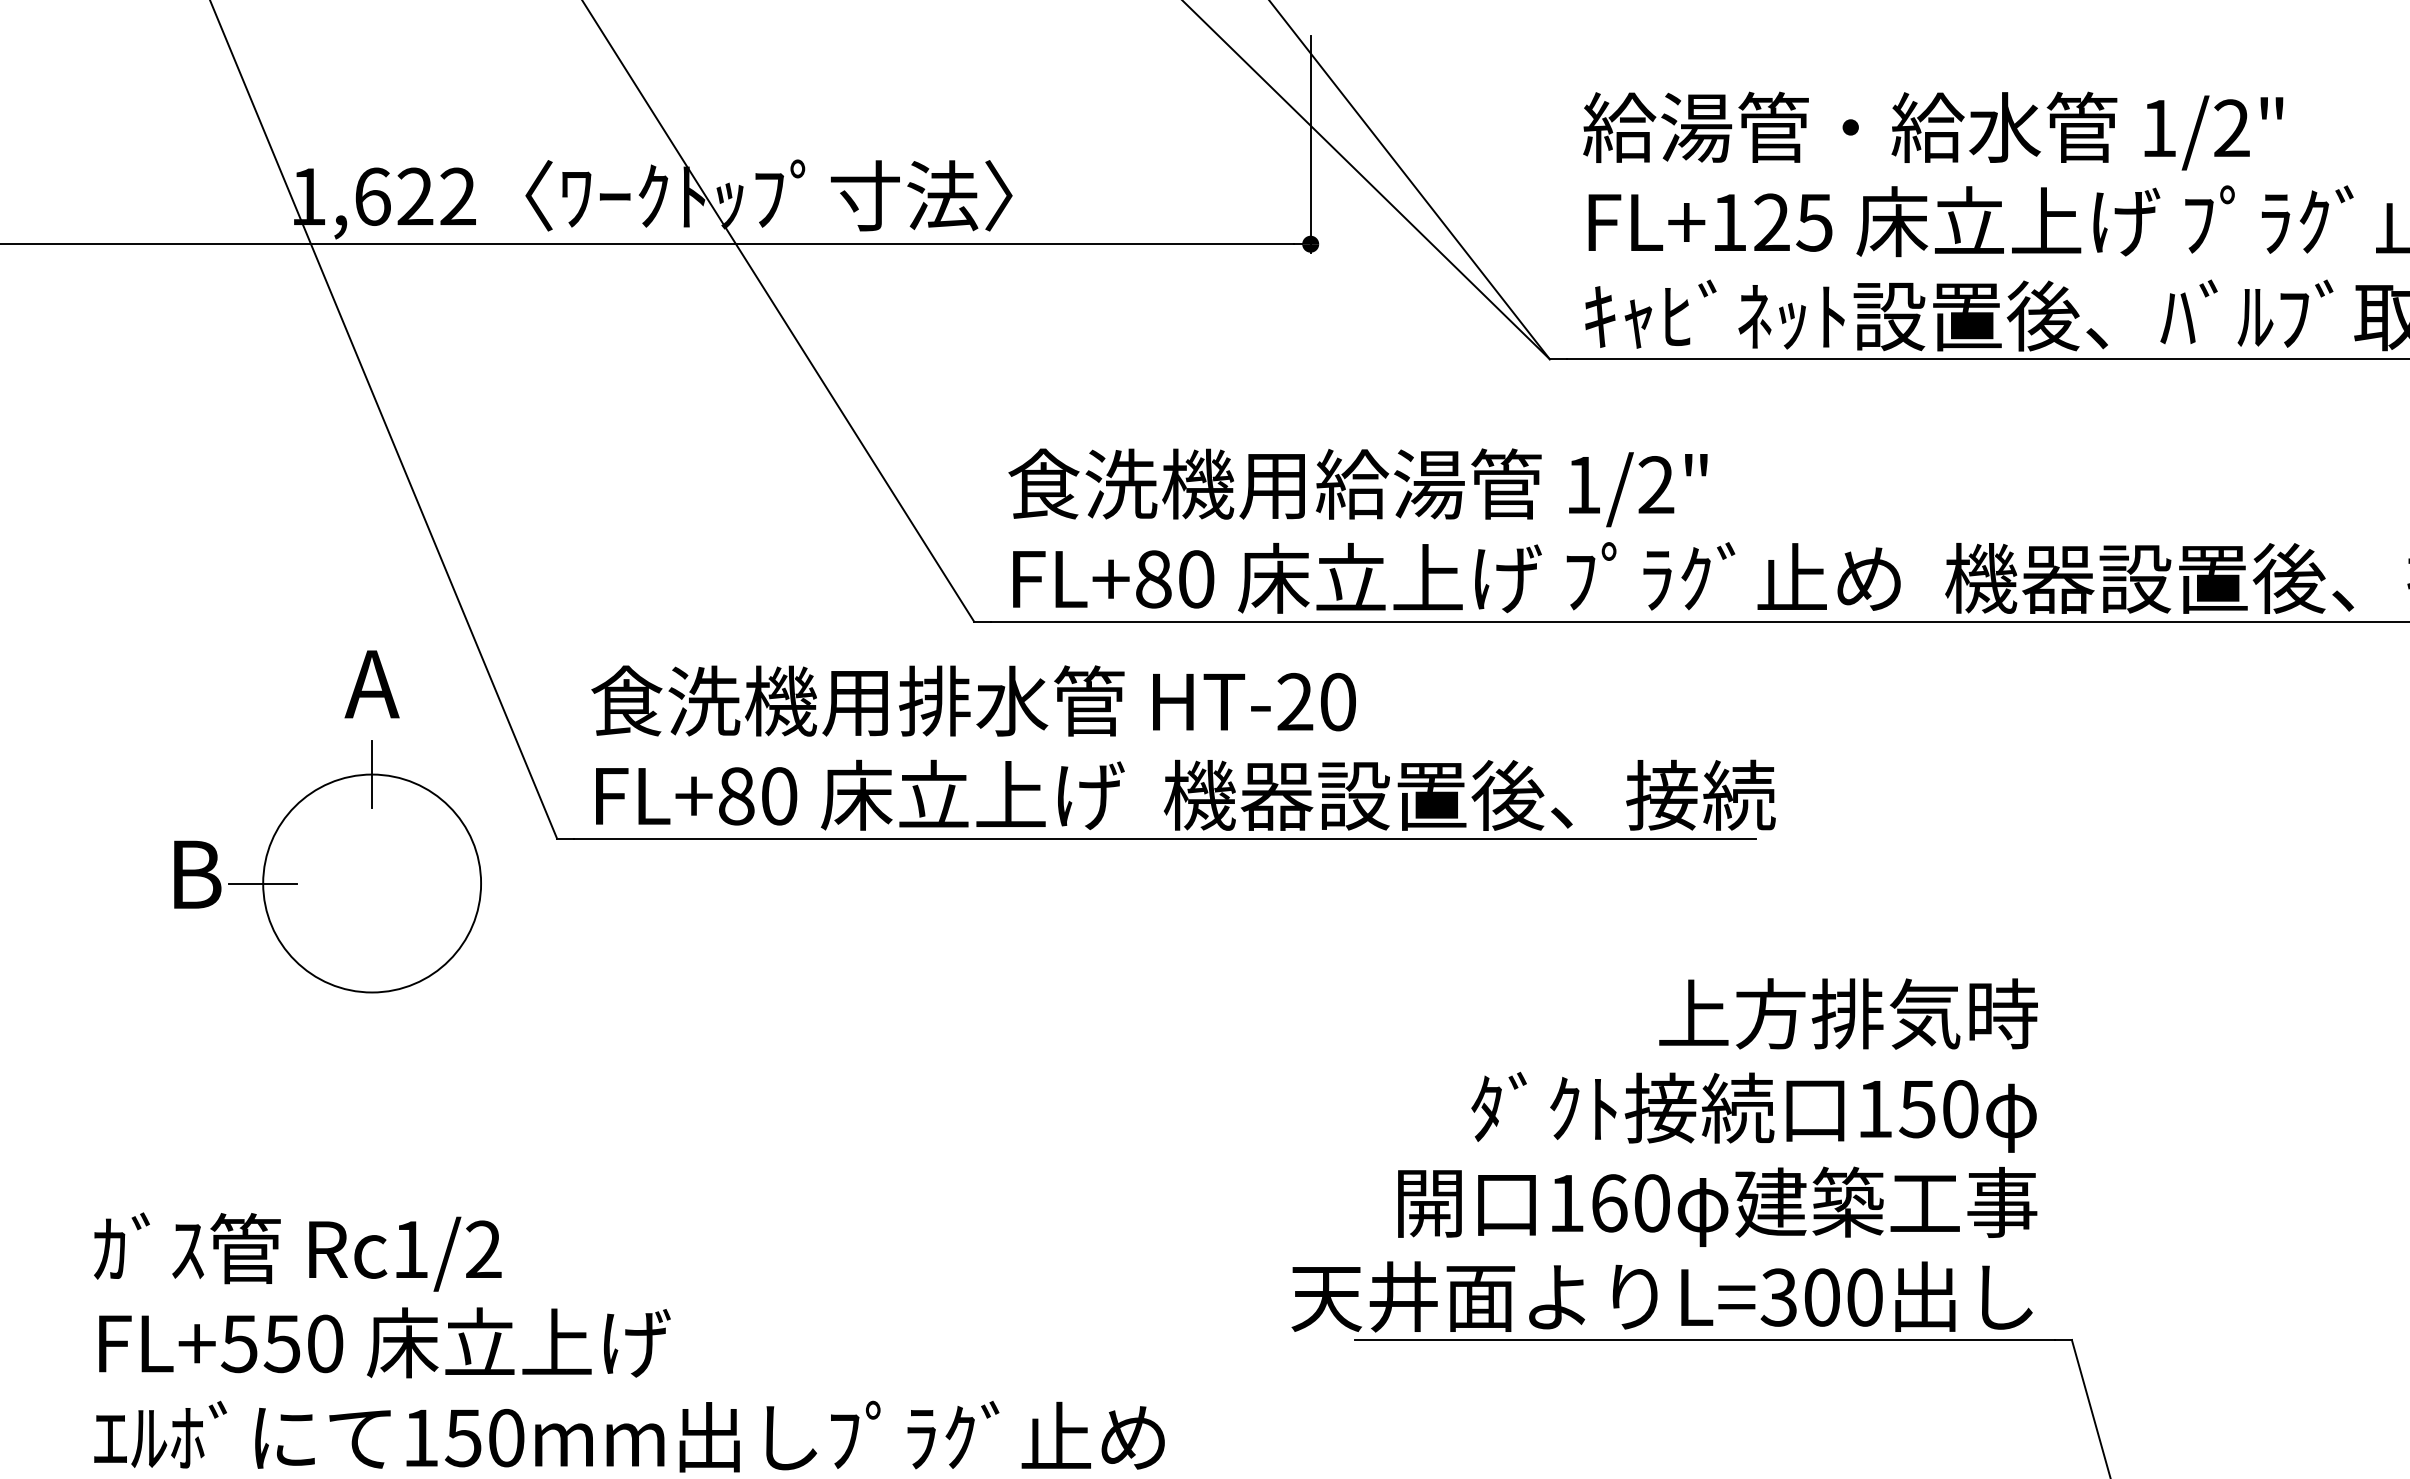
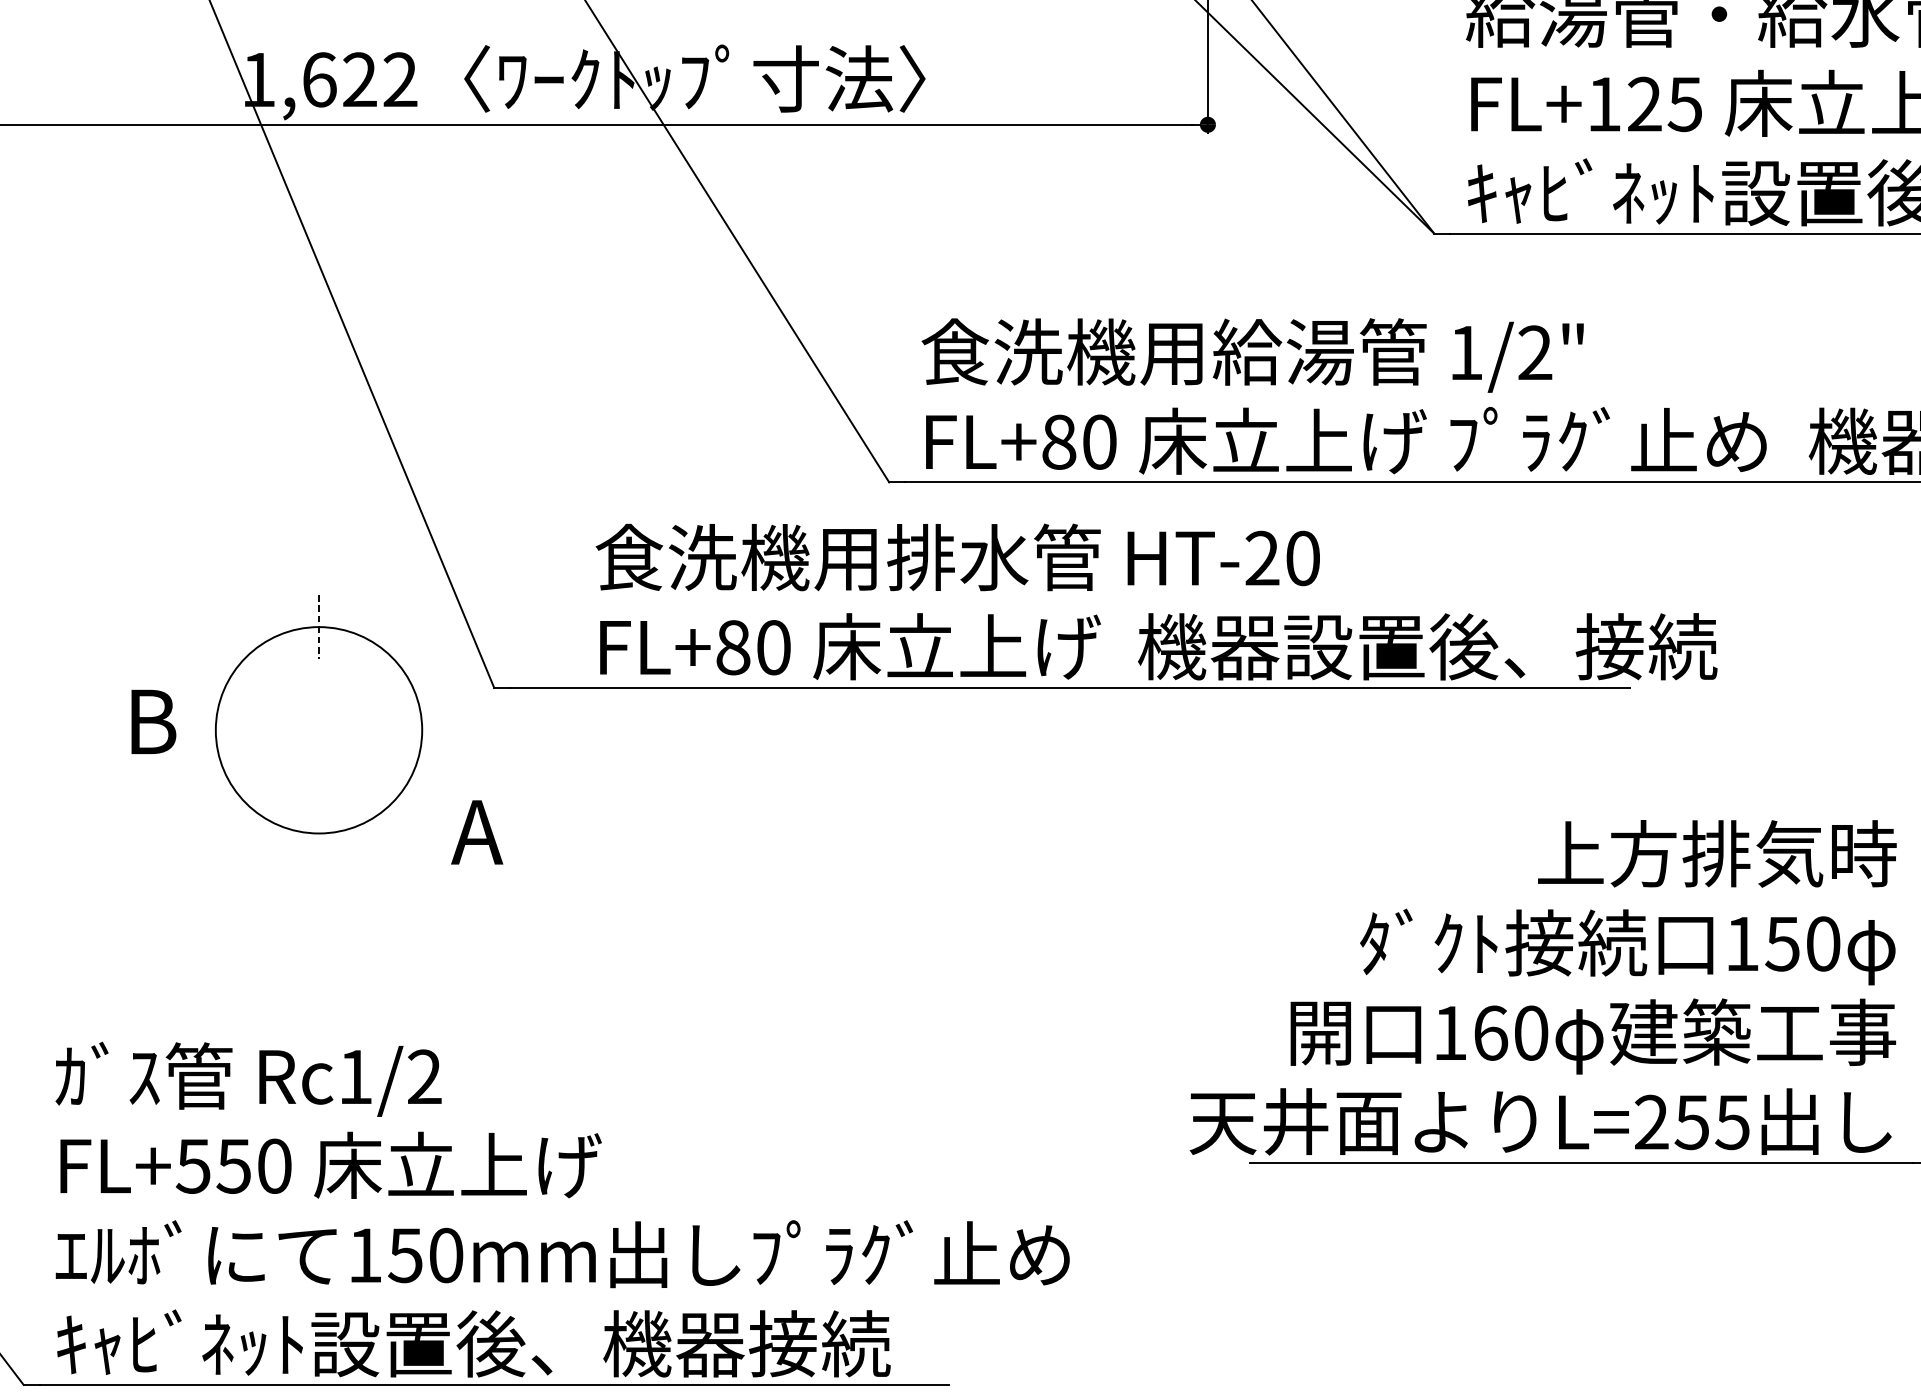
text: (371, 684) -> (476, 832), moved
text: (1183, 747) -> (1156, 601), moved
line: (372, 774) -> (319, 627), solid -> dashed
line: (263, 883) -> (216, 730), removed
text: (1821, 1297) -> (1691, 1122), L=300 -> L=255

